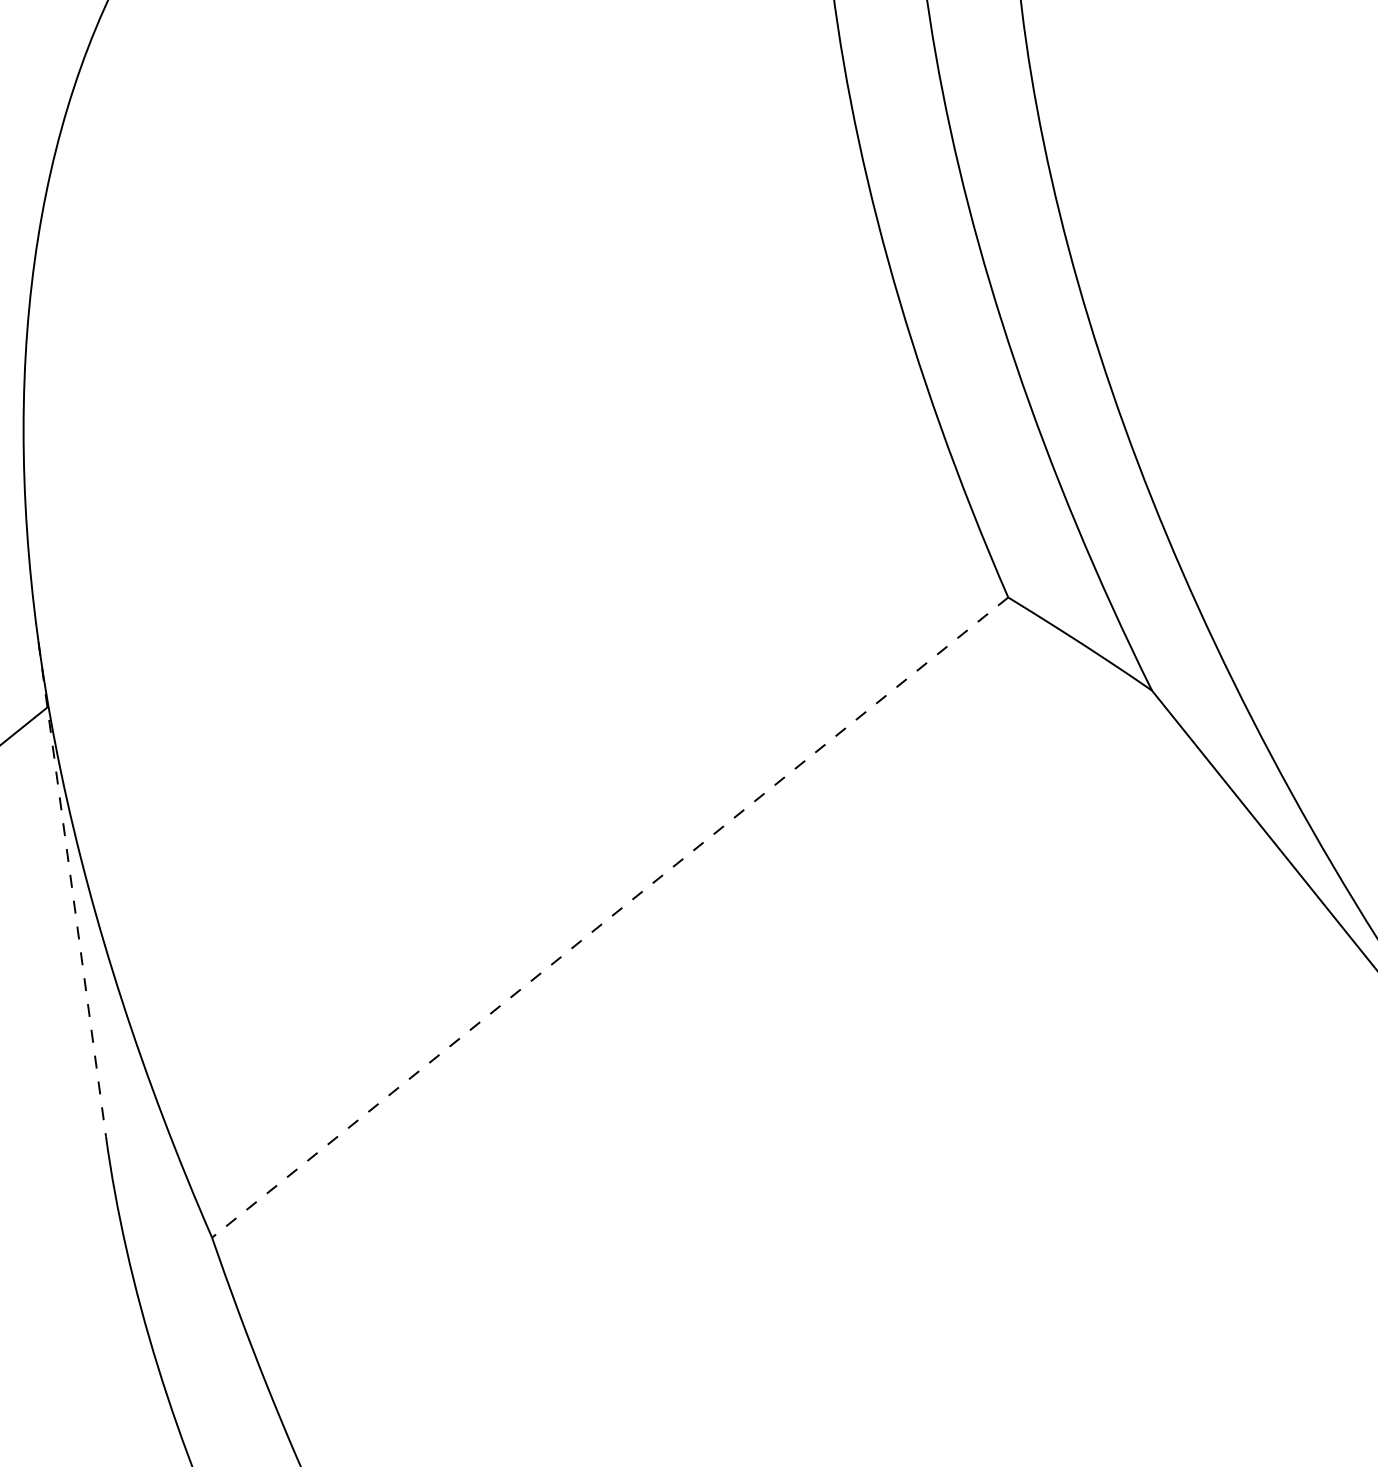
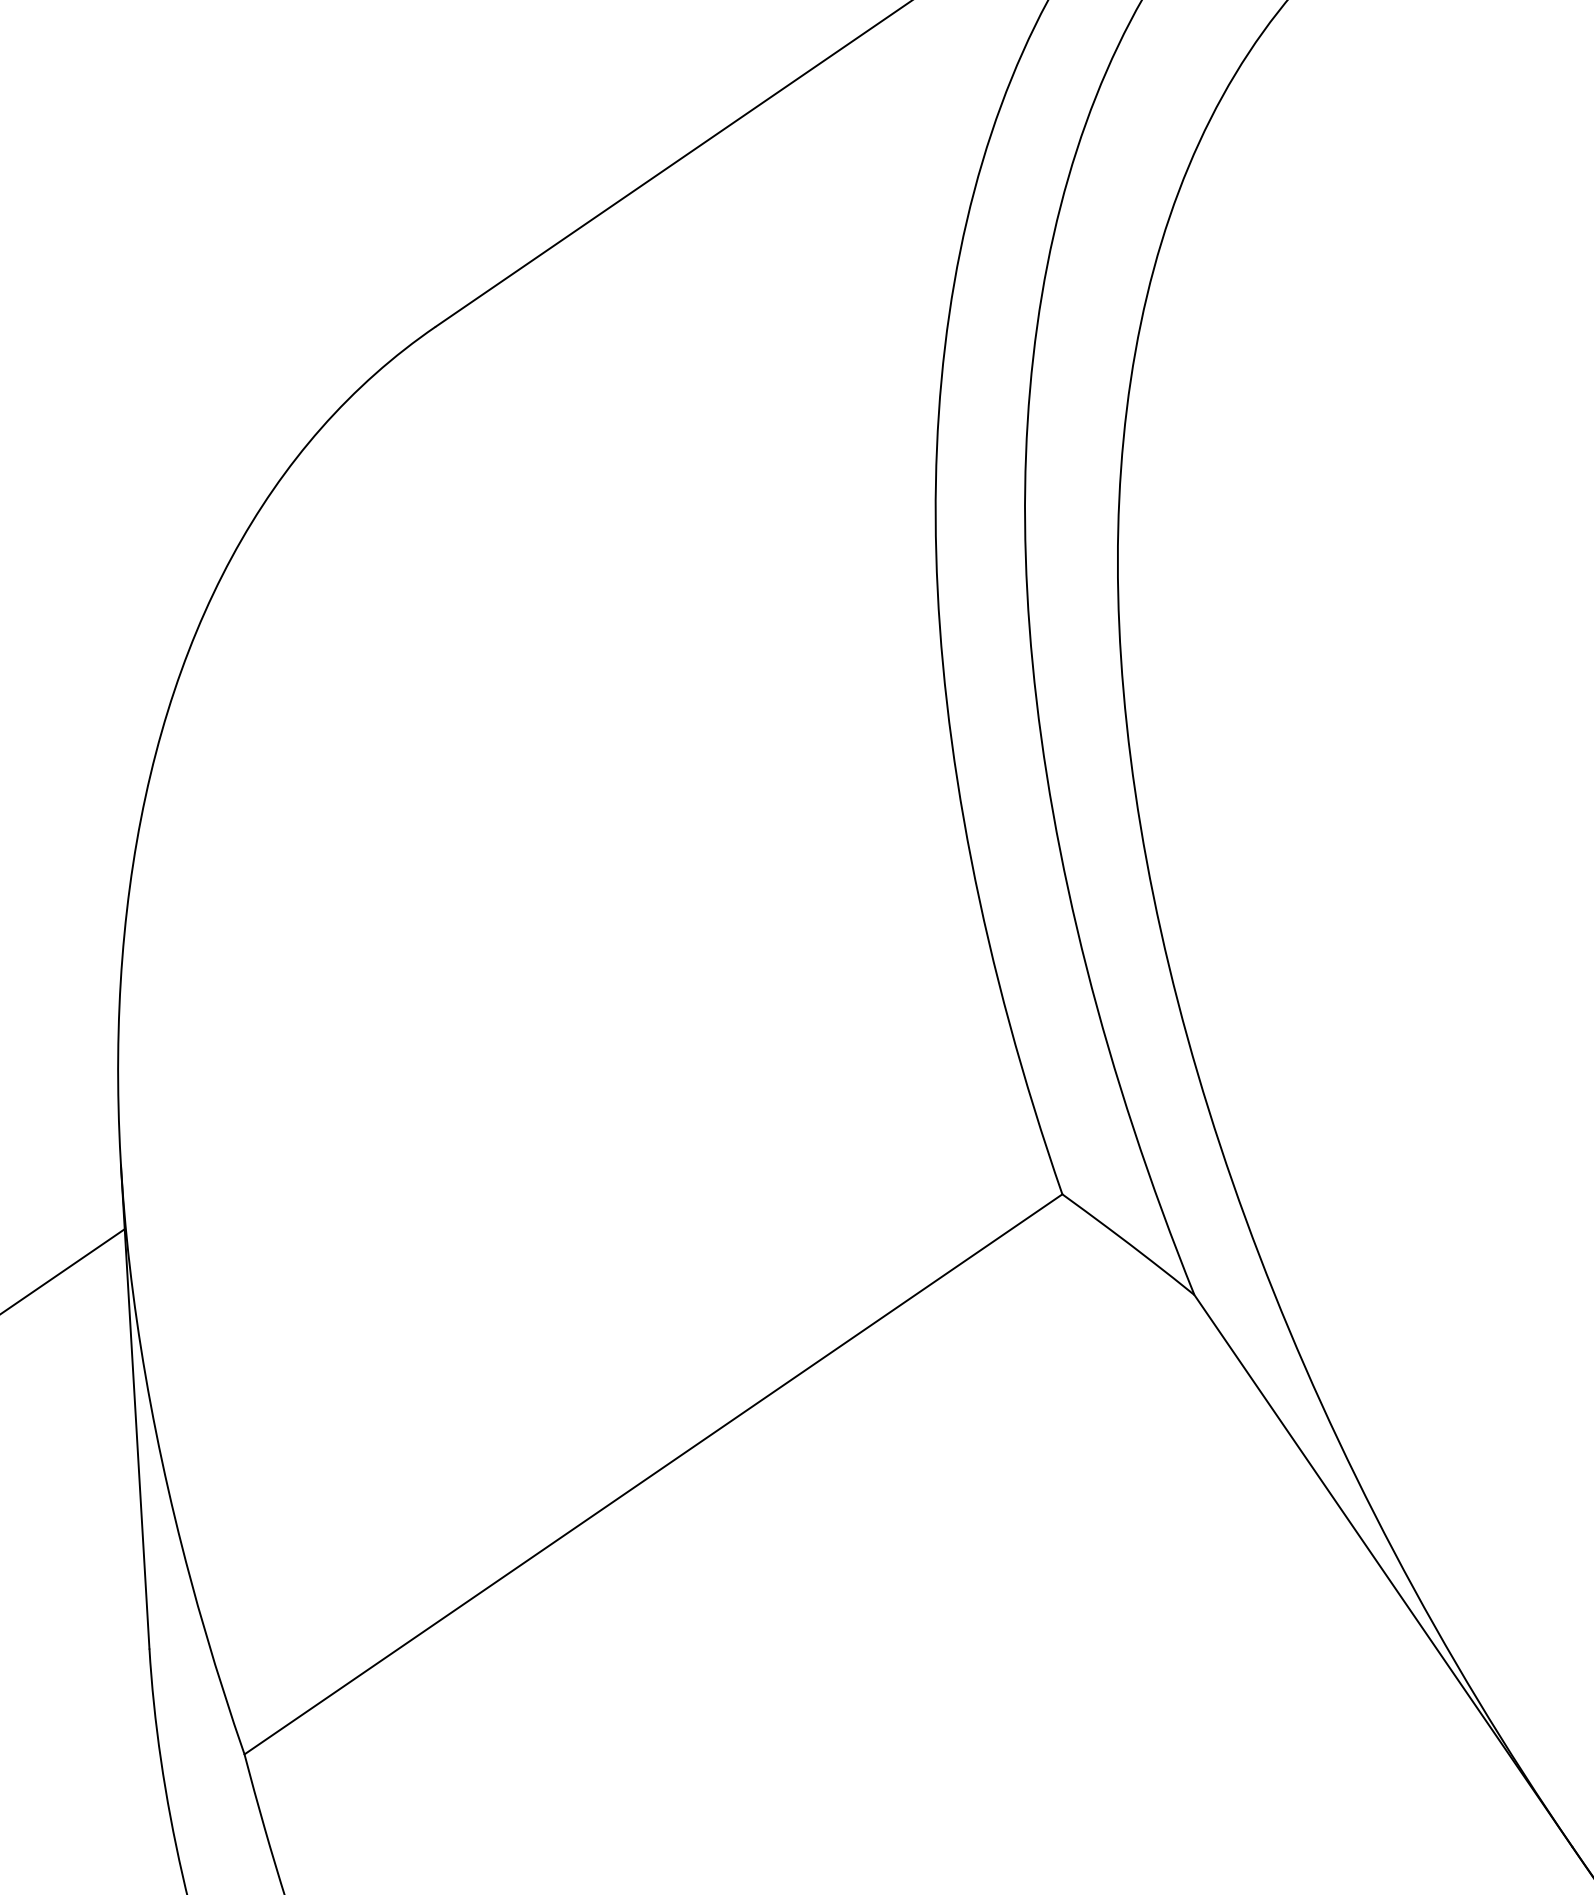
line: (72, 889) -> (135, 1407), dashed -> solid
line: (610, 917) -> (653, 1474), dashed -> solid

